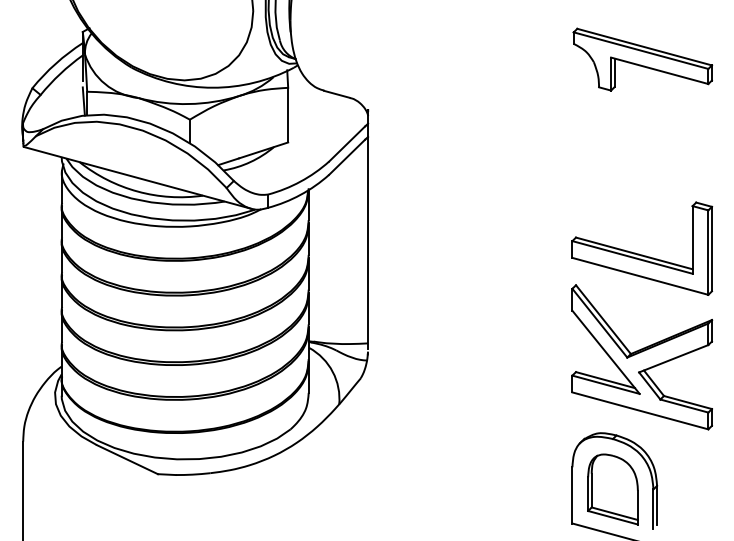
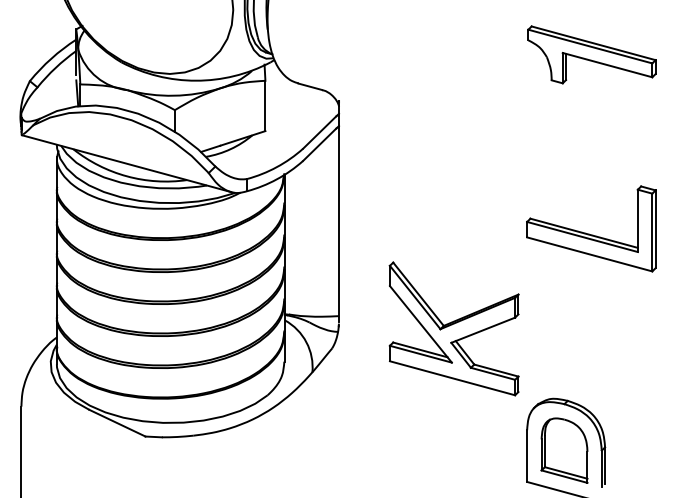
part: (642, 357) -> (454, 329), moved

